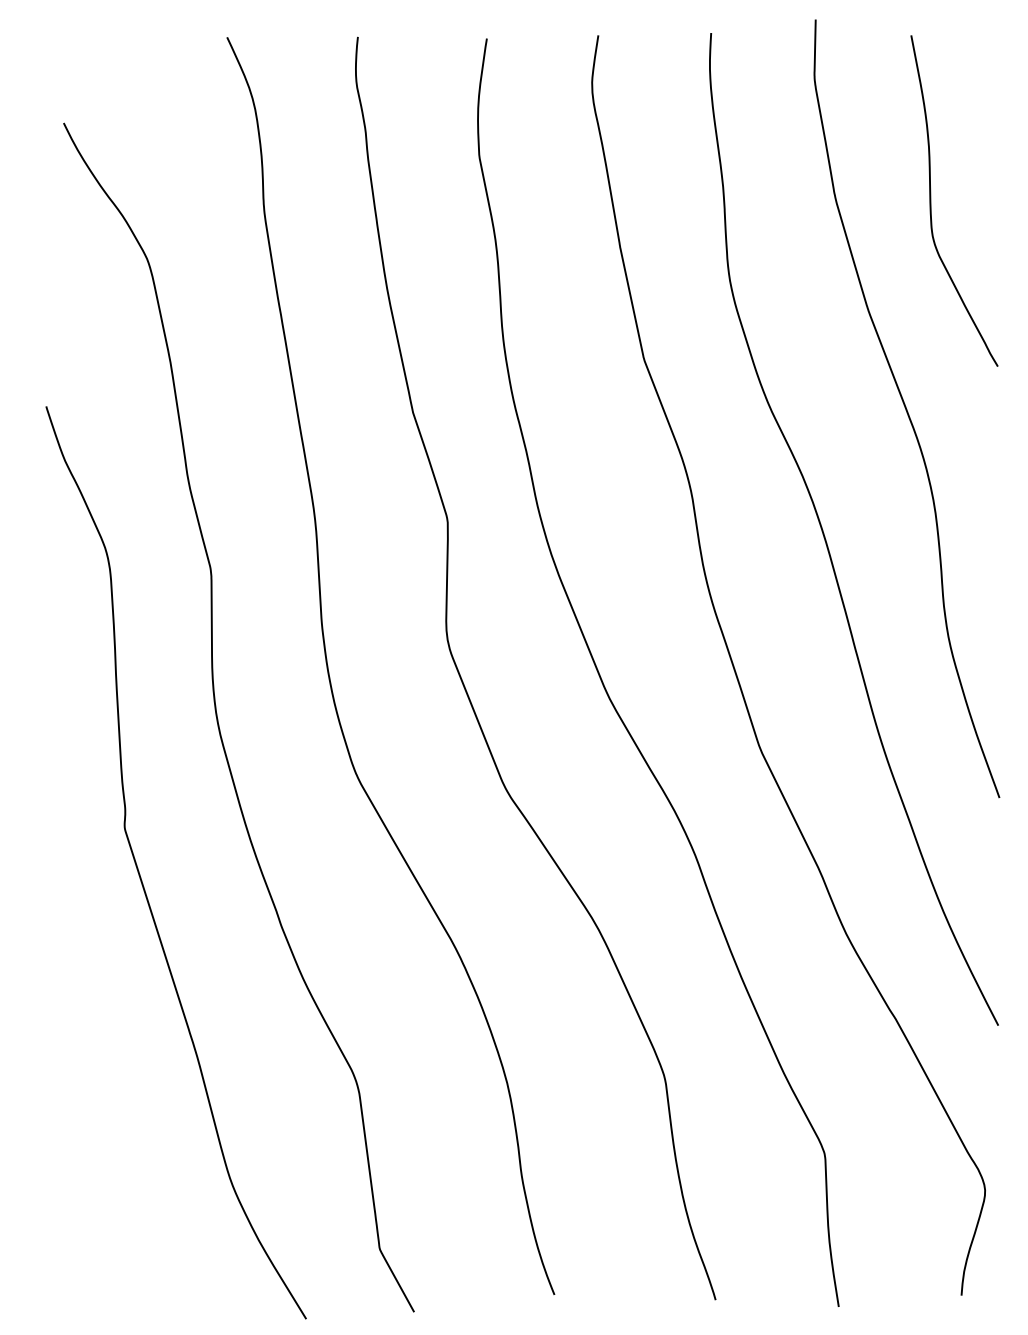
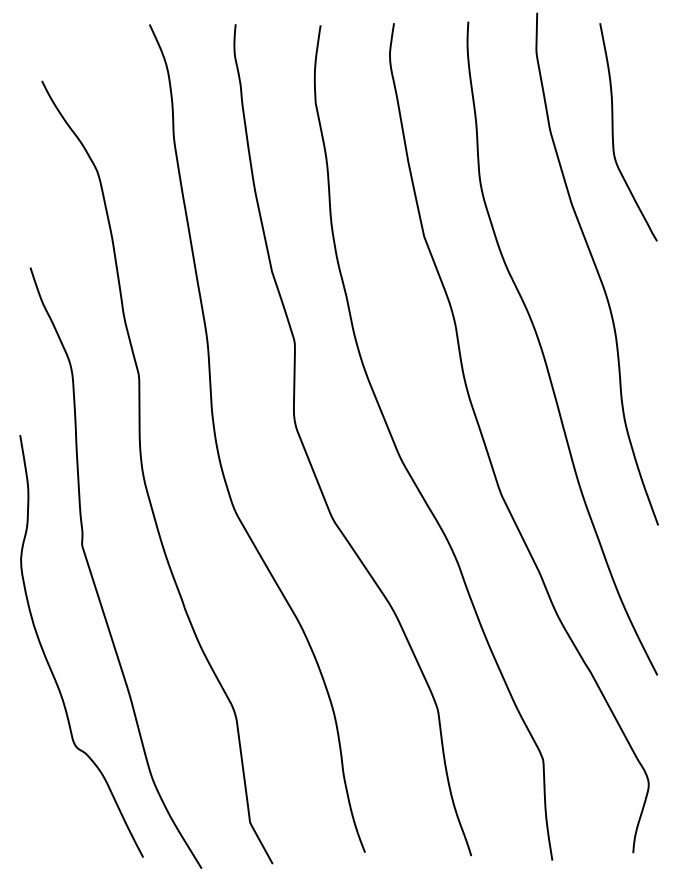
curve: (75, 1007) -> (49, 663), added

